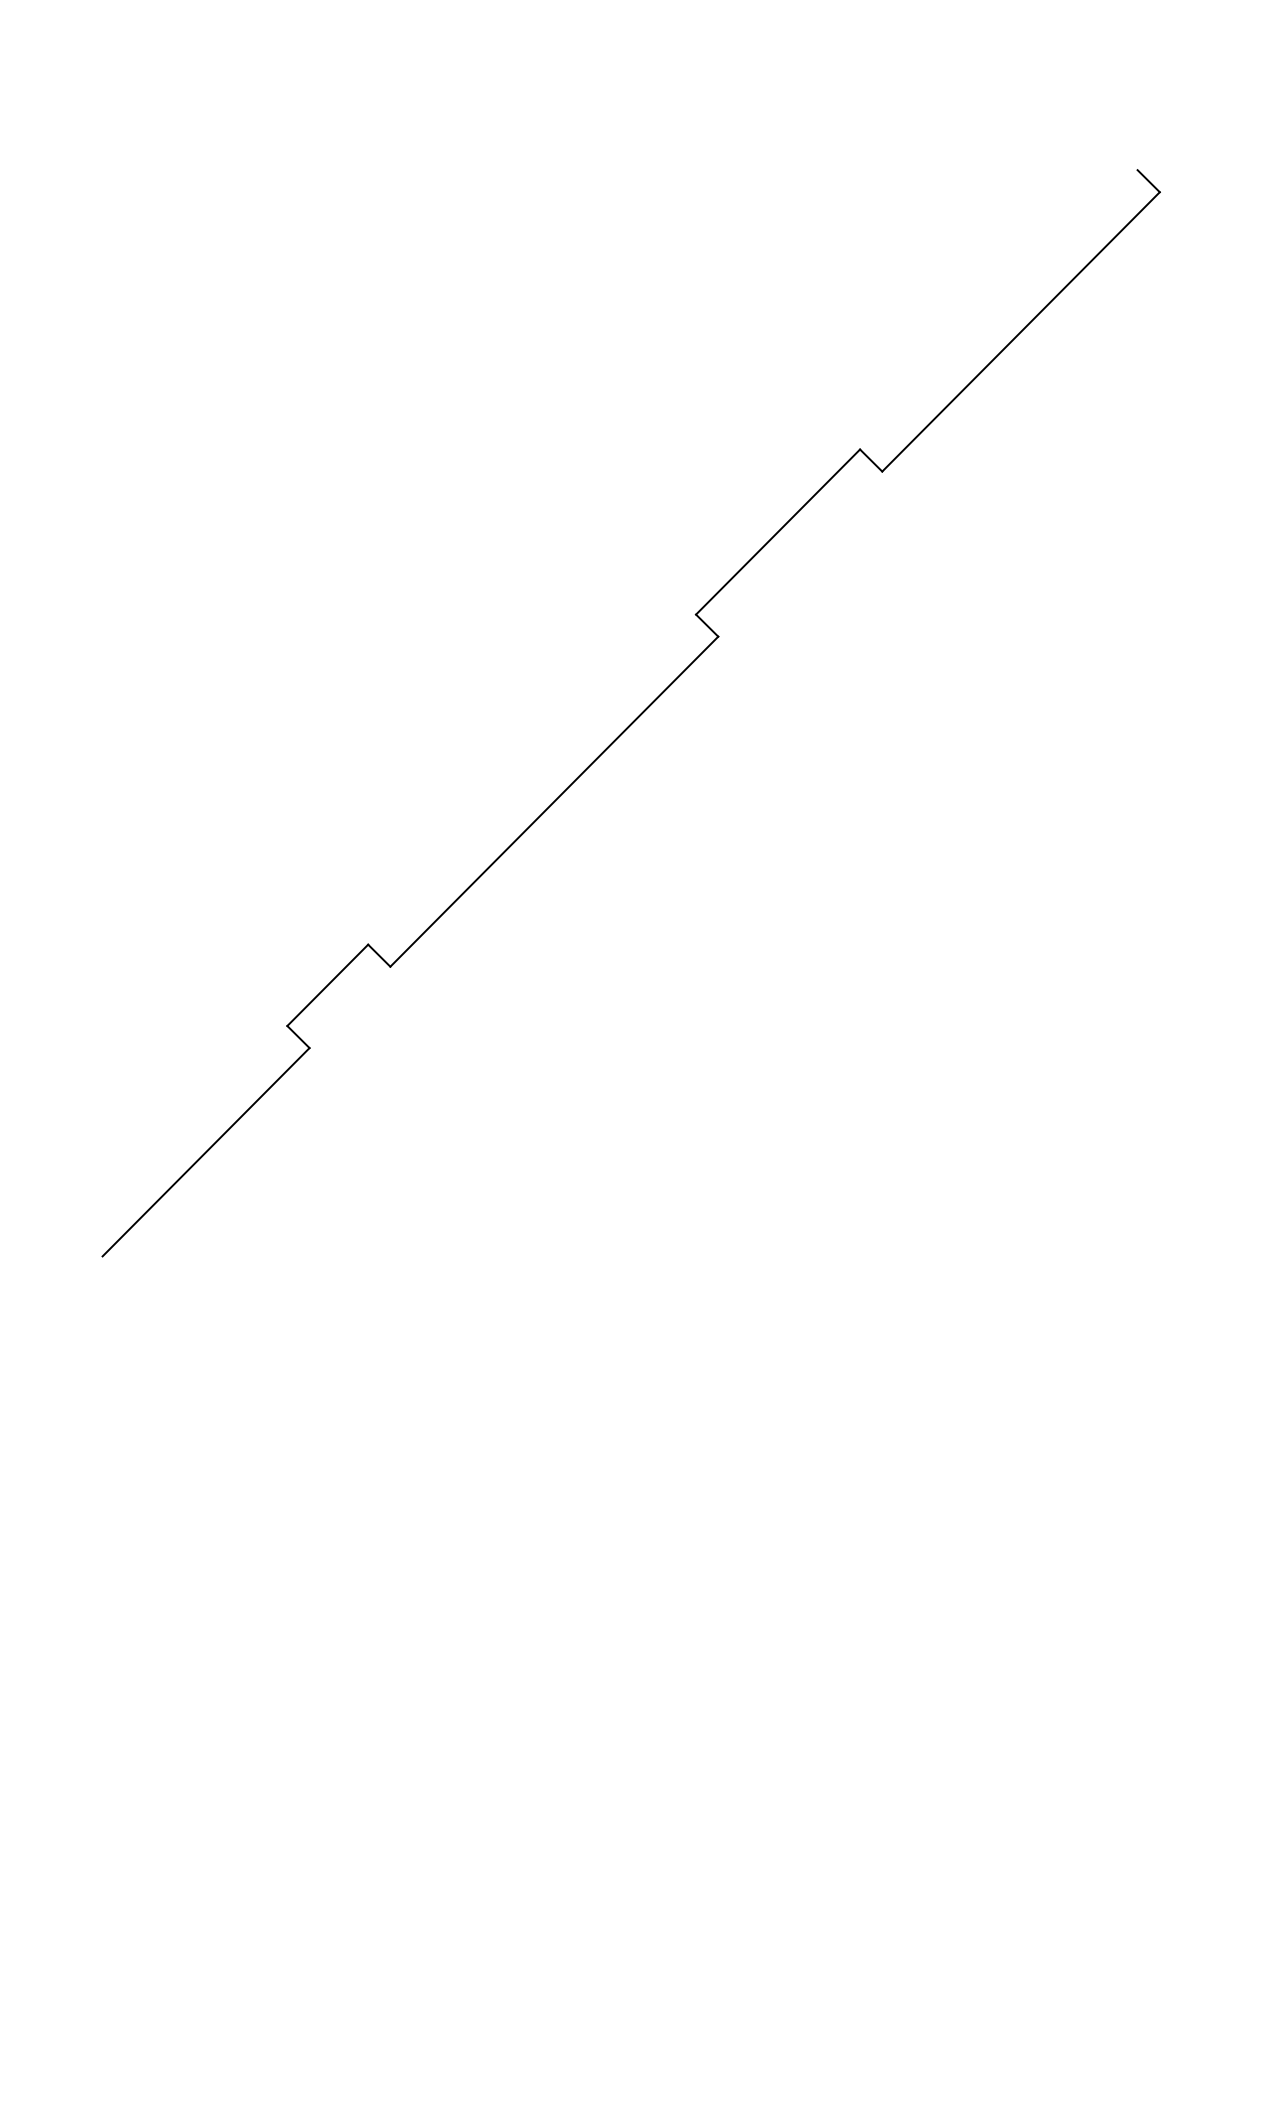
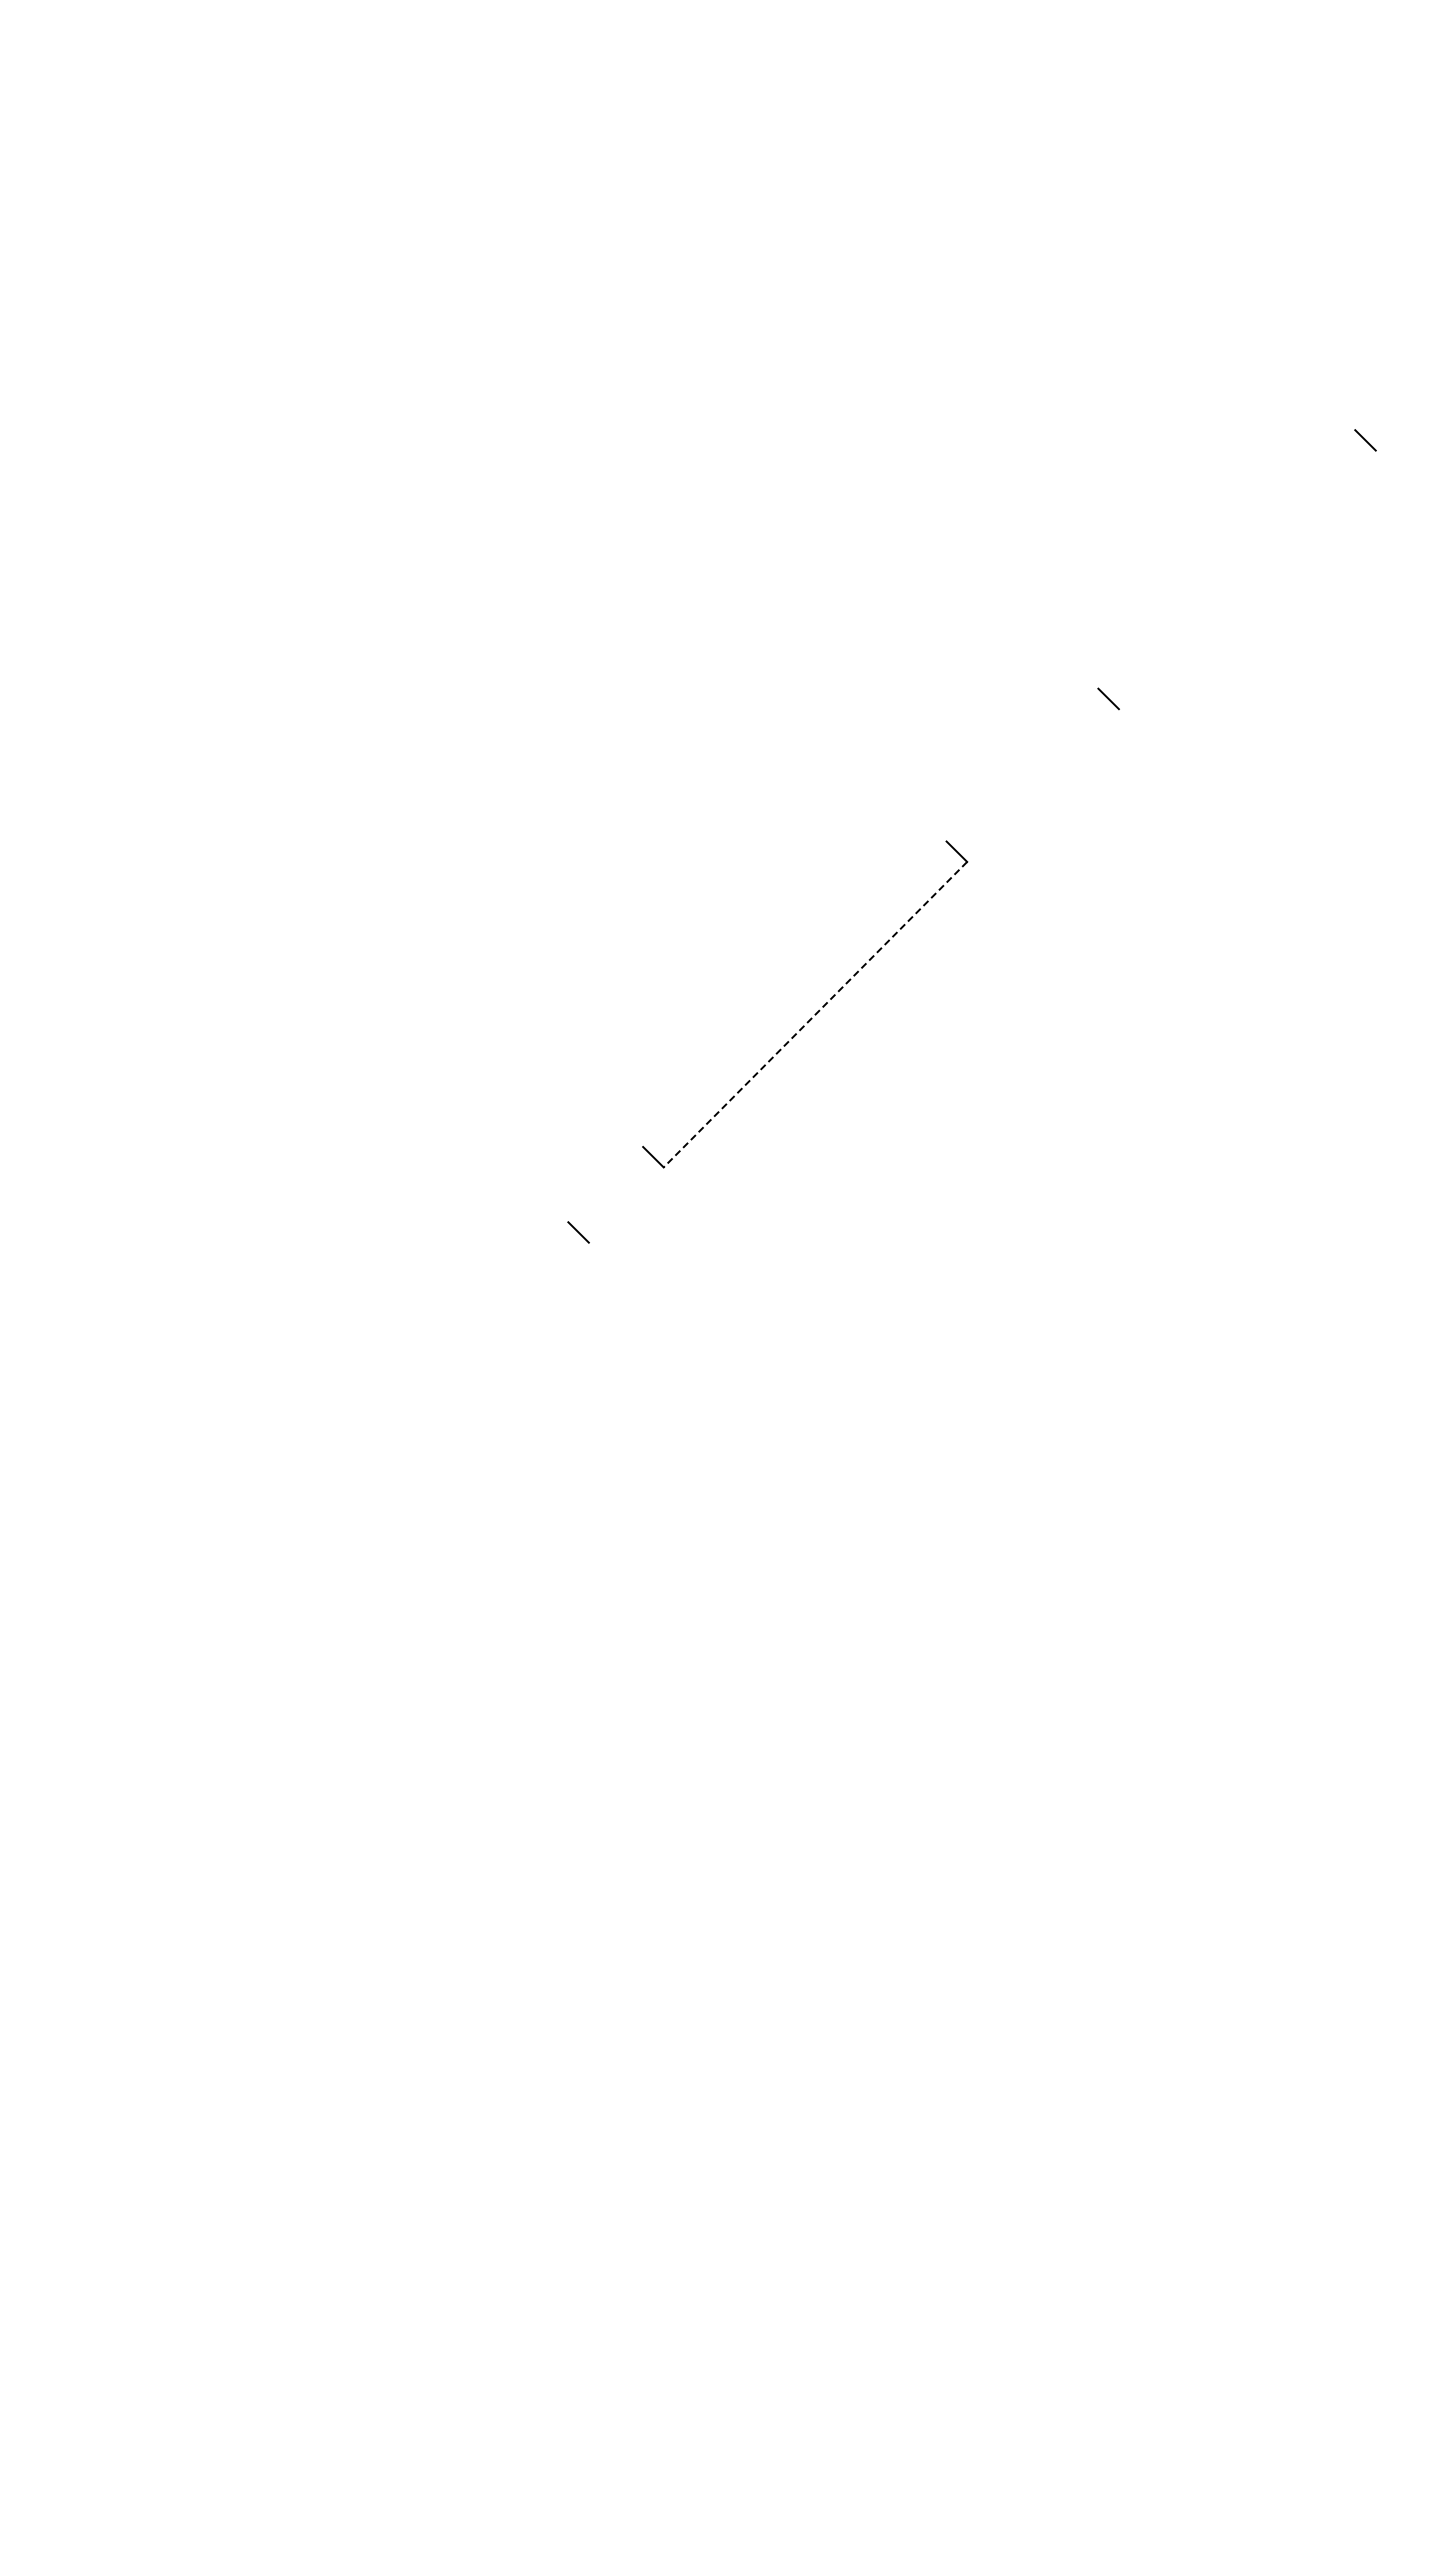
line: (1020, 331) -> (1246, 579), removed
line: (778, 531) -> (1022, 764), removed
line: (554, 802) -> (815, 1015), solid -> dashed
line: (327, 985) -> (605, 1184), removed
line: (205, 1151) -> (492, 1338), removed

